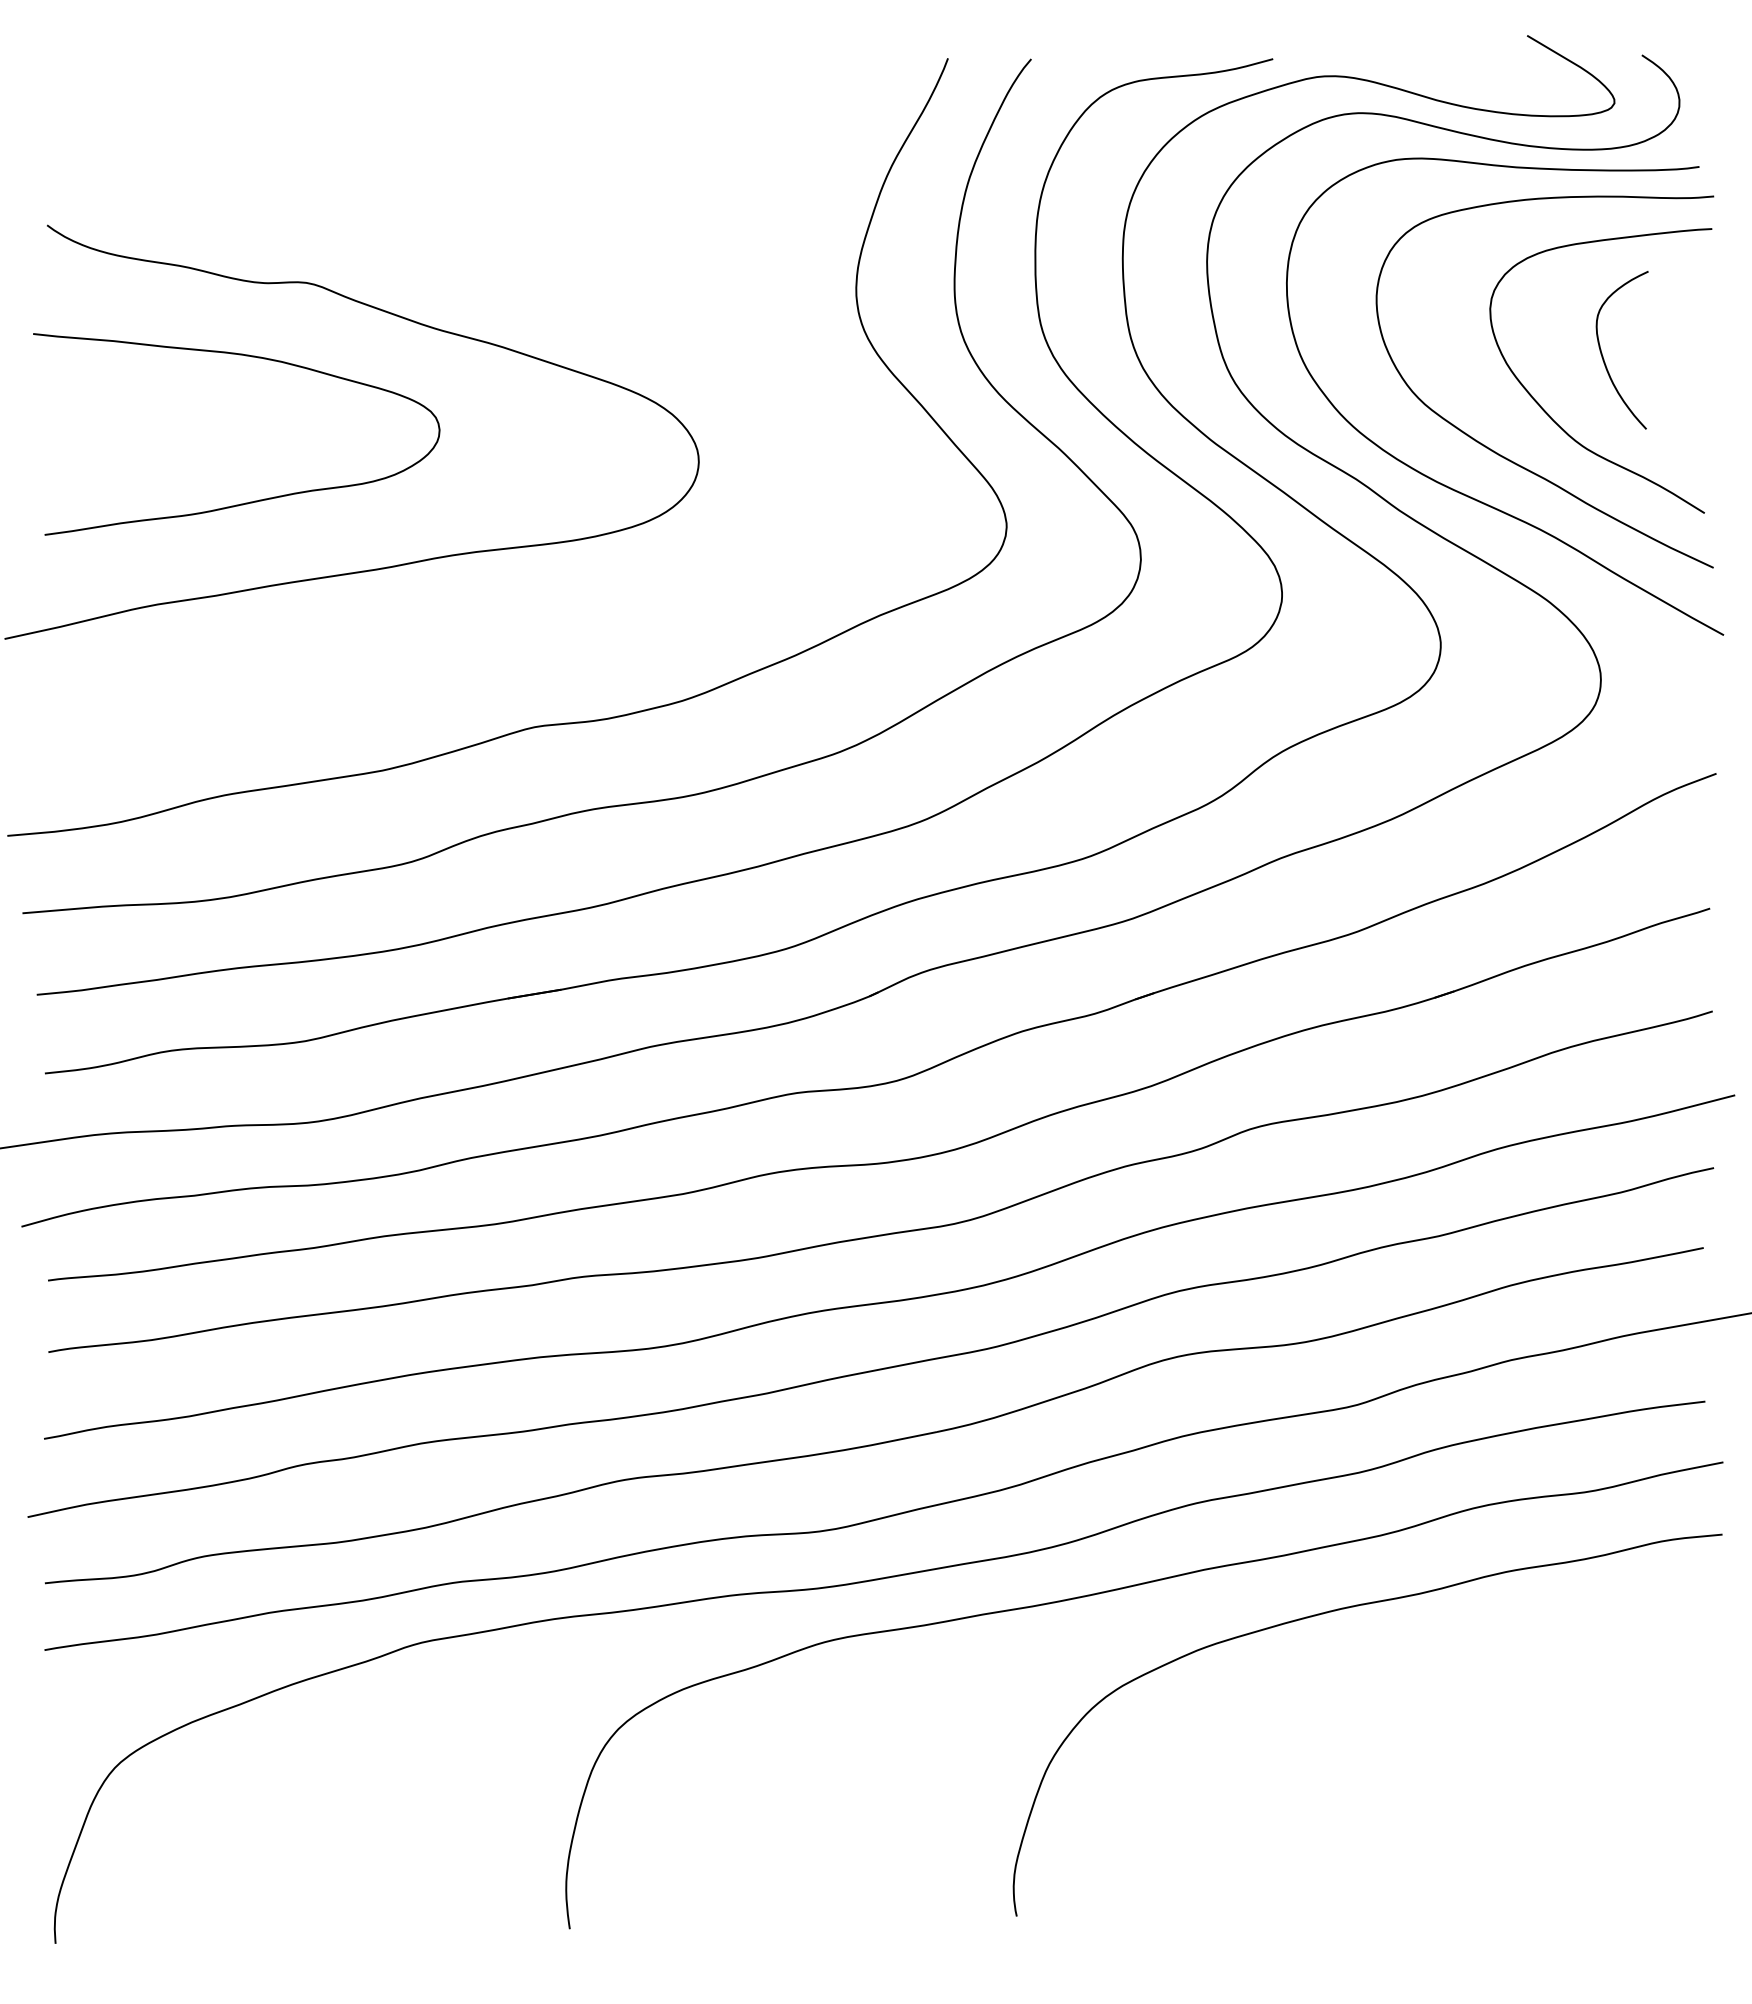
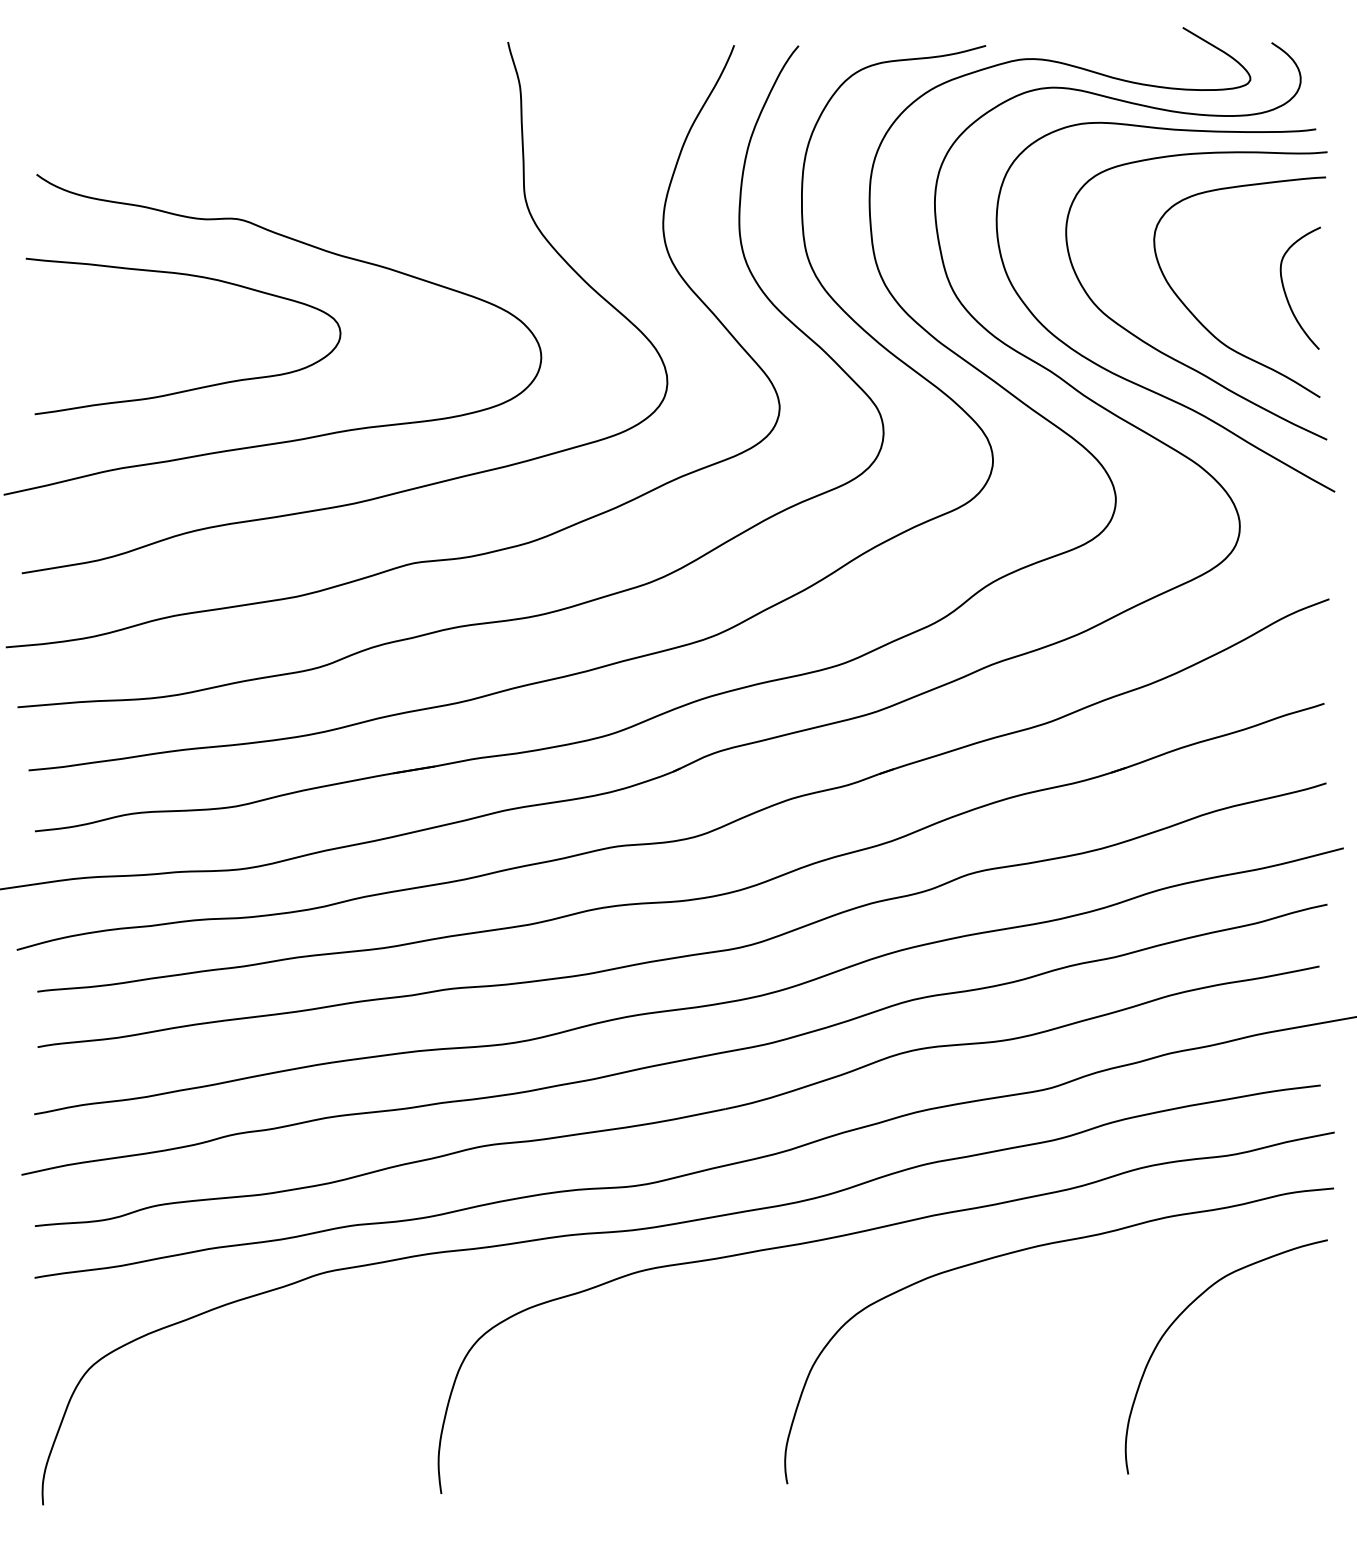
curve: (1603, 356) -> (1286, 293), moved
curve: (507, 636) -> (393, 492), added
curve: (1527, 1695) -> (1183, 1313), added

